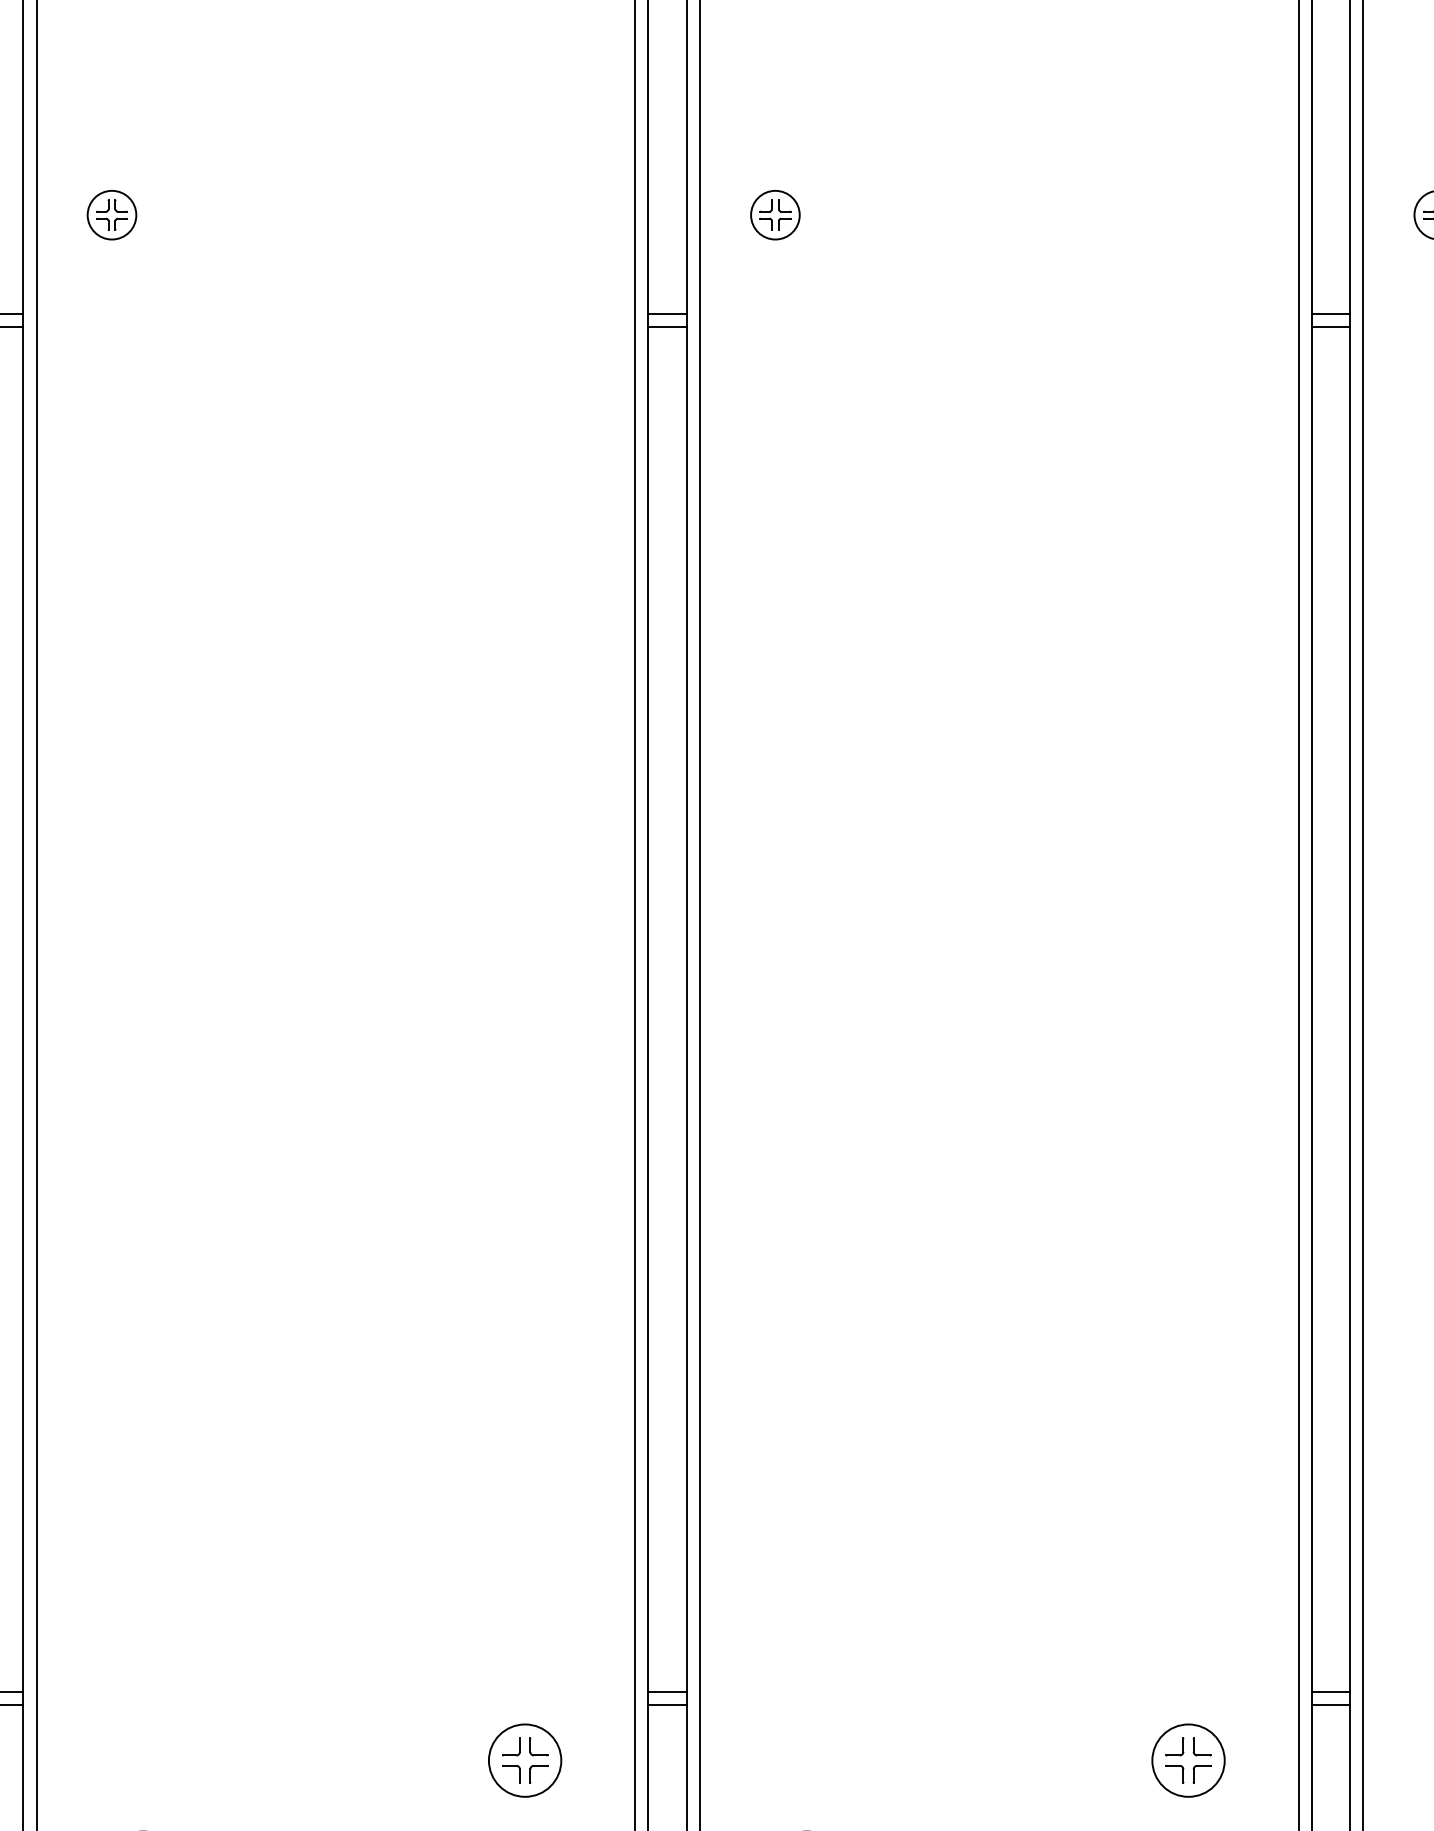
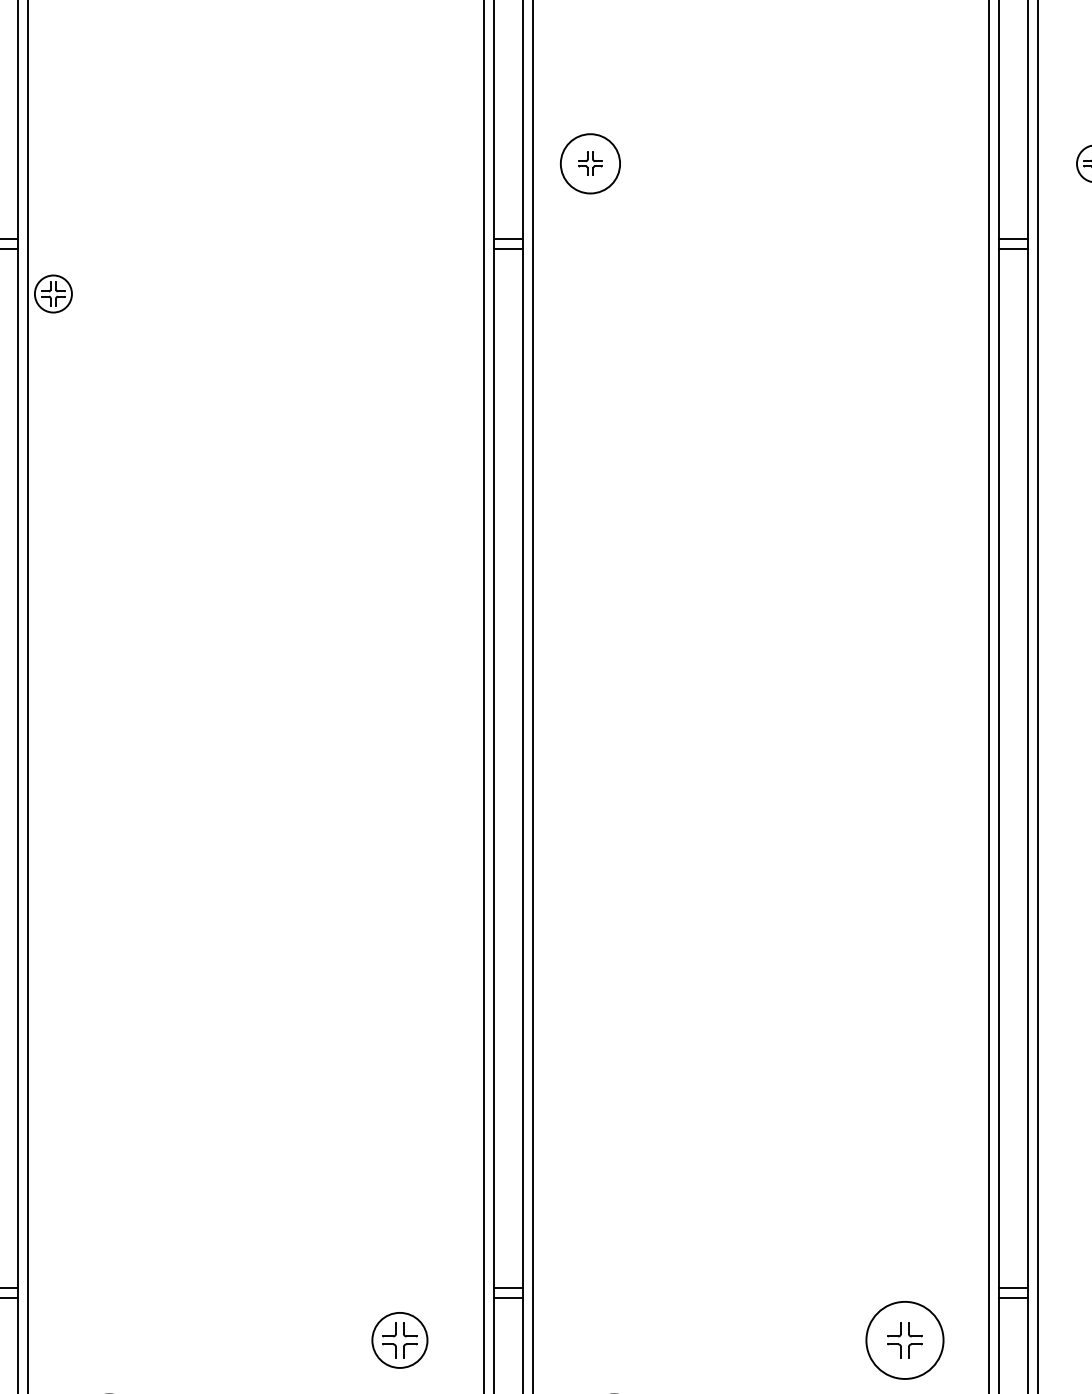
circle: (775, 214) -> (590, 163), size x1.6
part: (111, 215) -> (53, 294), moved
circle: (1188, 1760) -> (904, 1340), size x1.4

